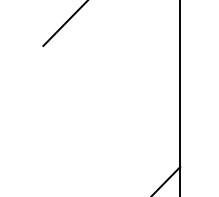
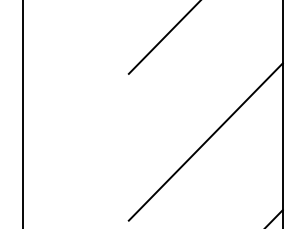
line: (111, 106) -> (205, 141), added

